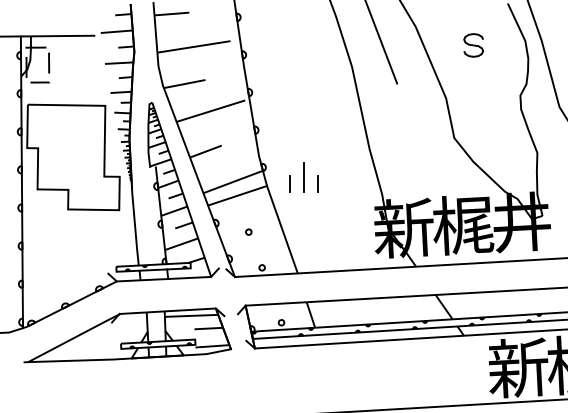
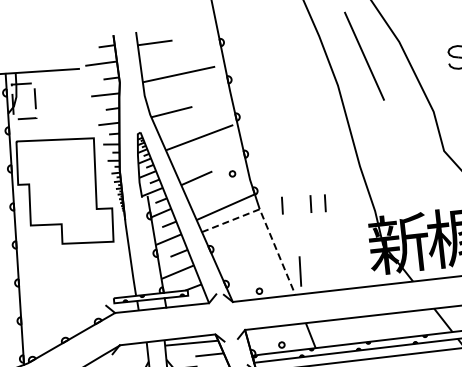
line: (303, 177) -> (299, 271), moved
line: (332, 183) -> (324, 203), added
line: (271, 200) -> (265, 223), solid -> dashed
part: (248, 231) -> (232, 173), moved

